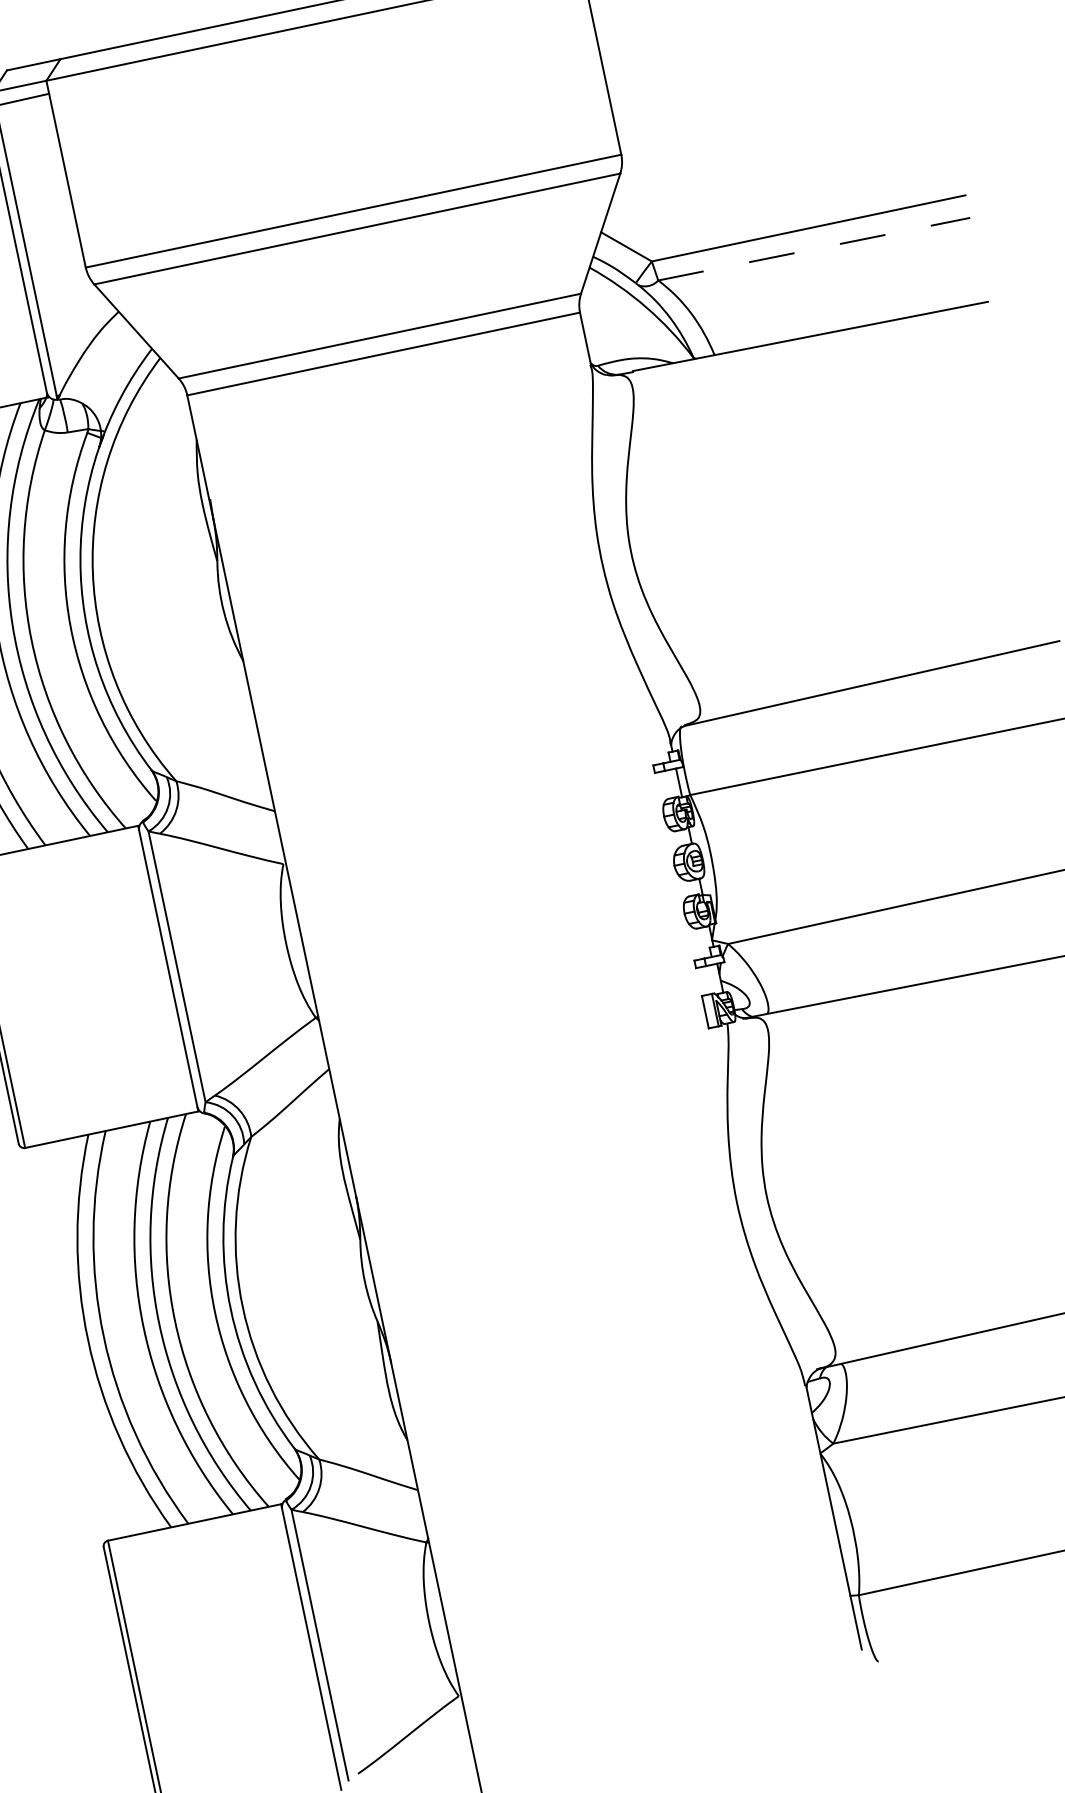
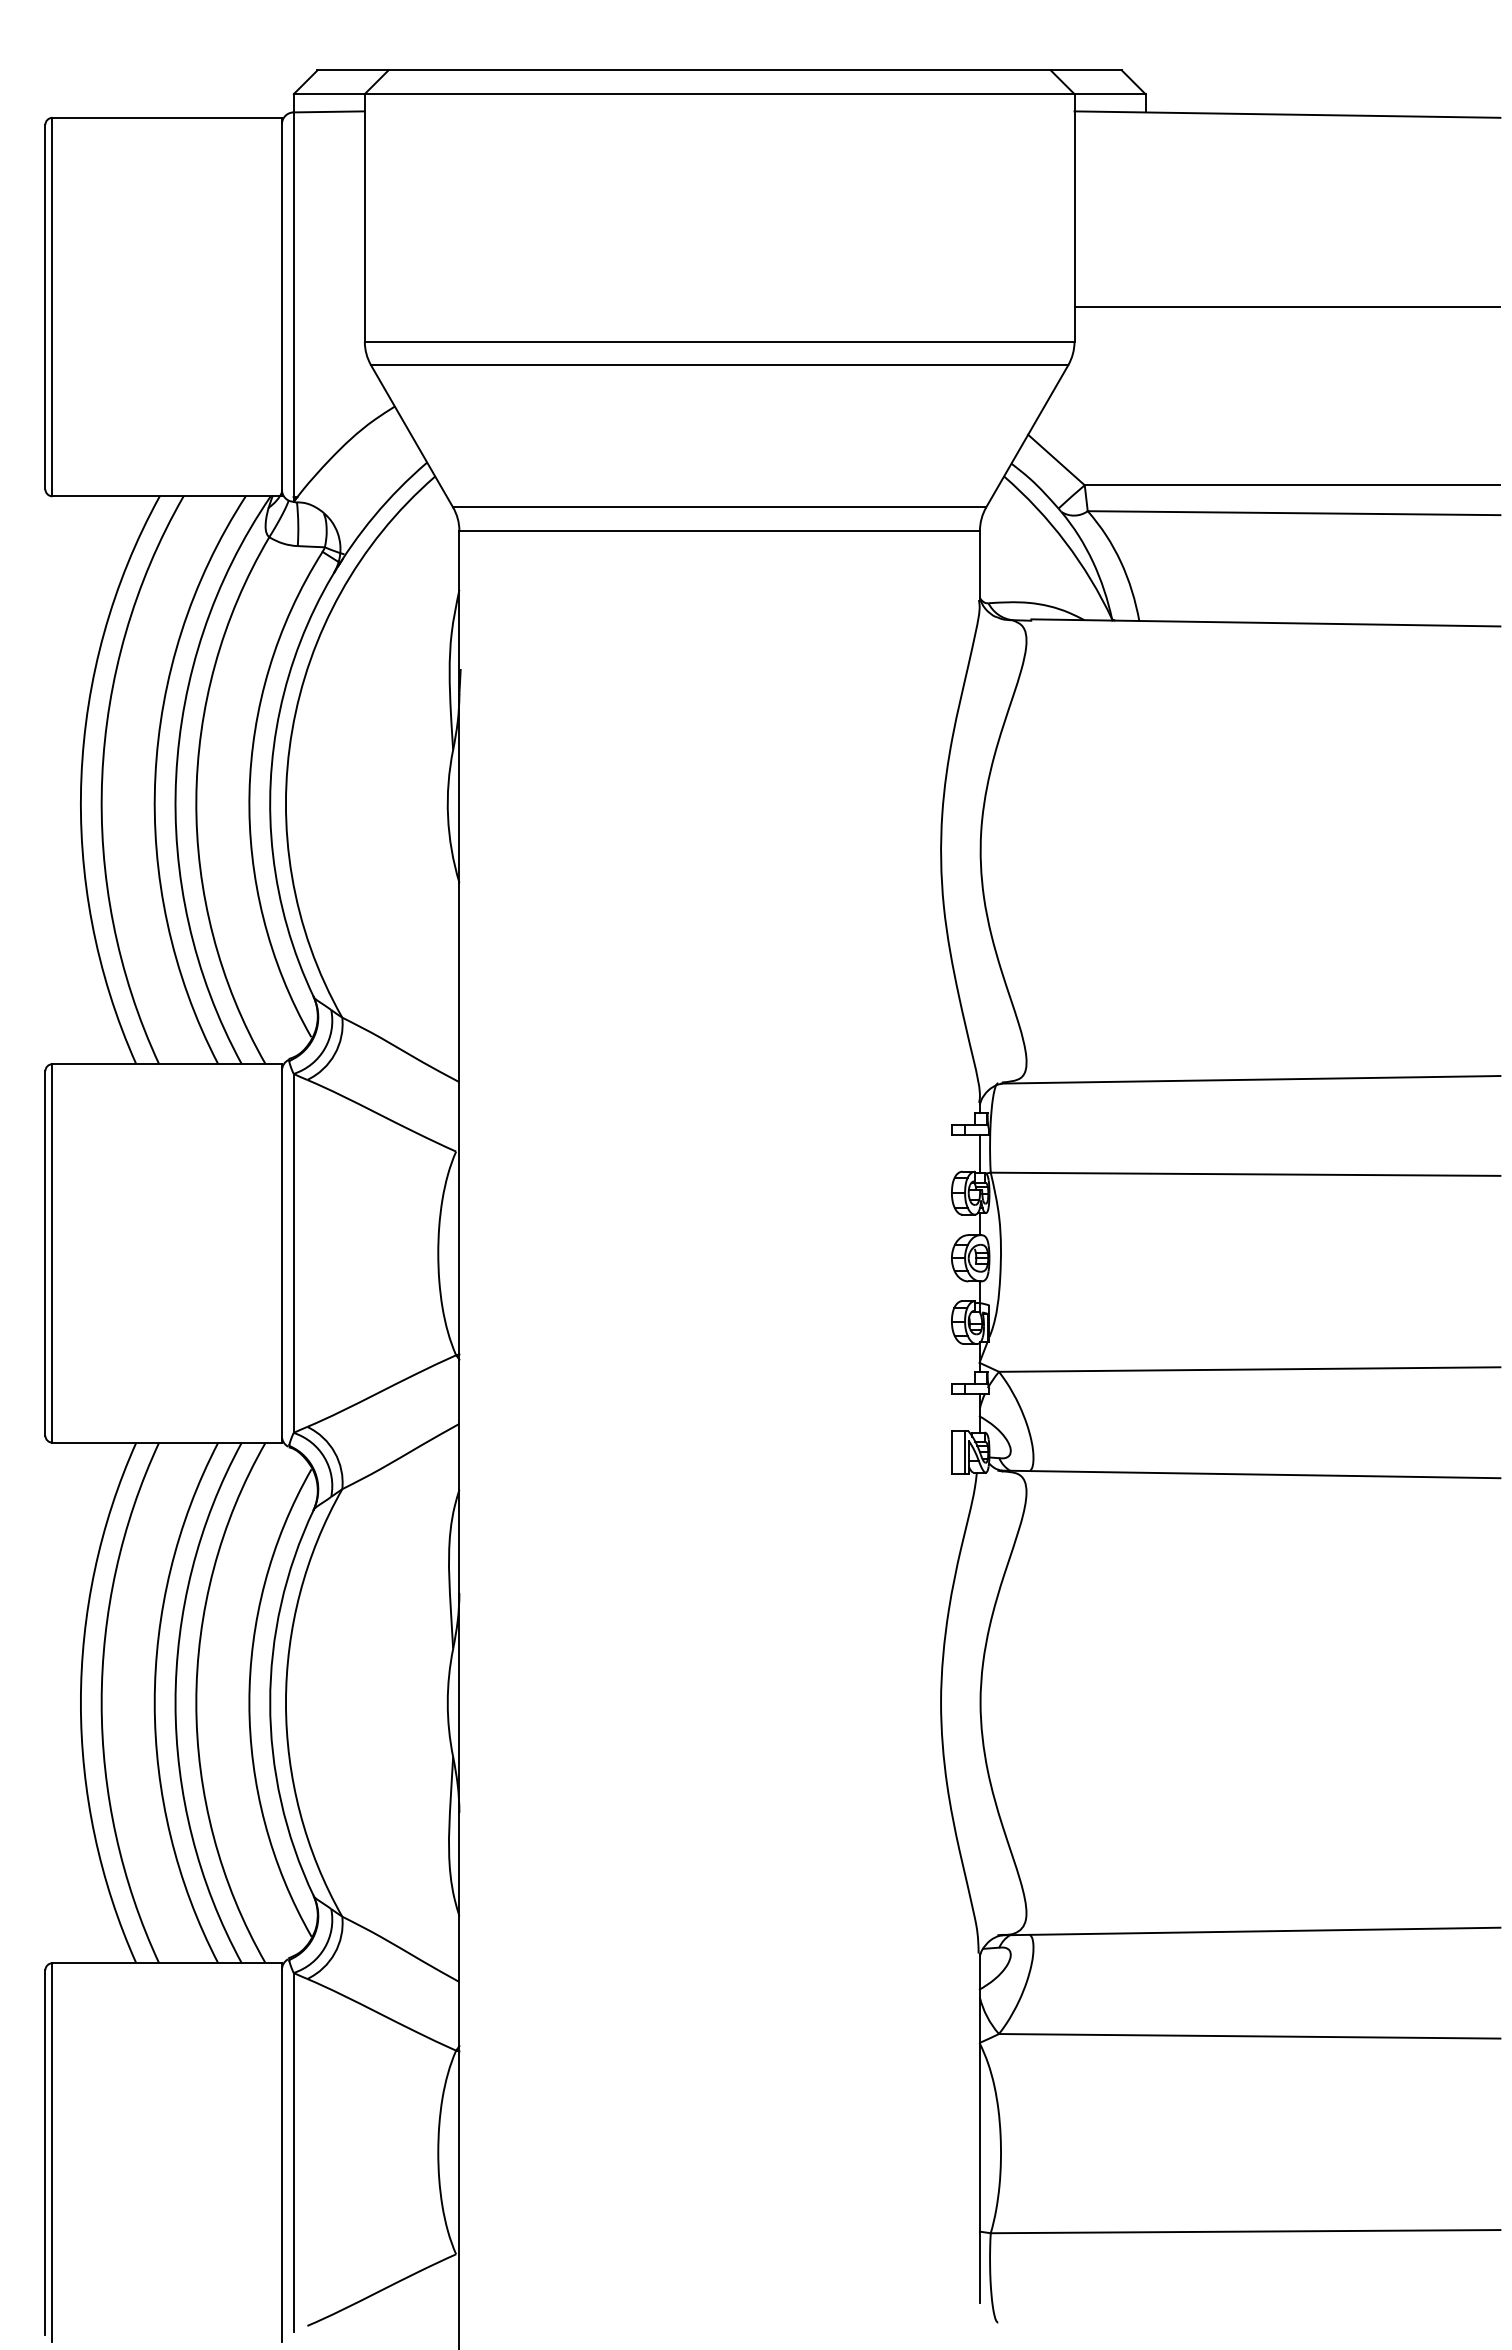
line: (776, 95) -> (1287, 307), added
line: (814, 249) -> (1294, 513), dashed -> solid

